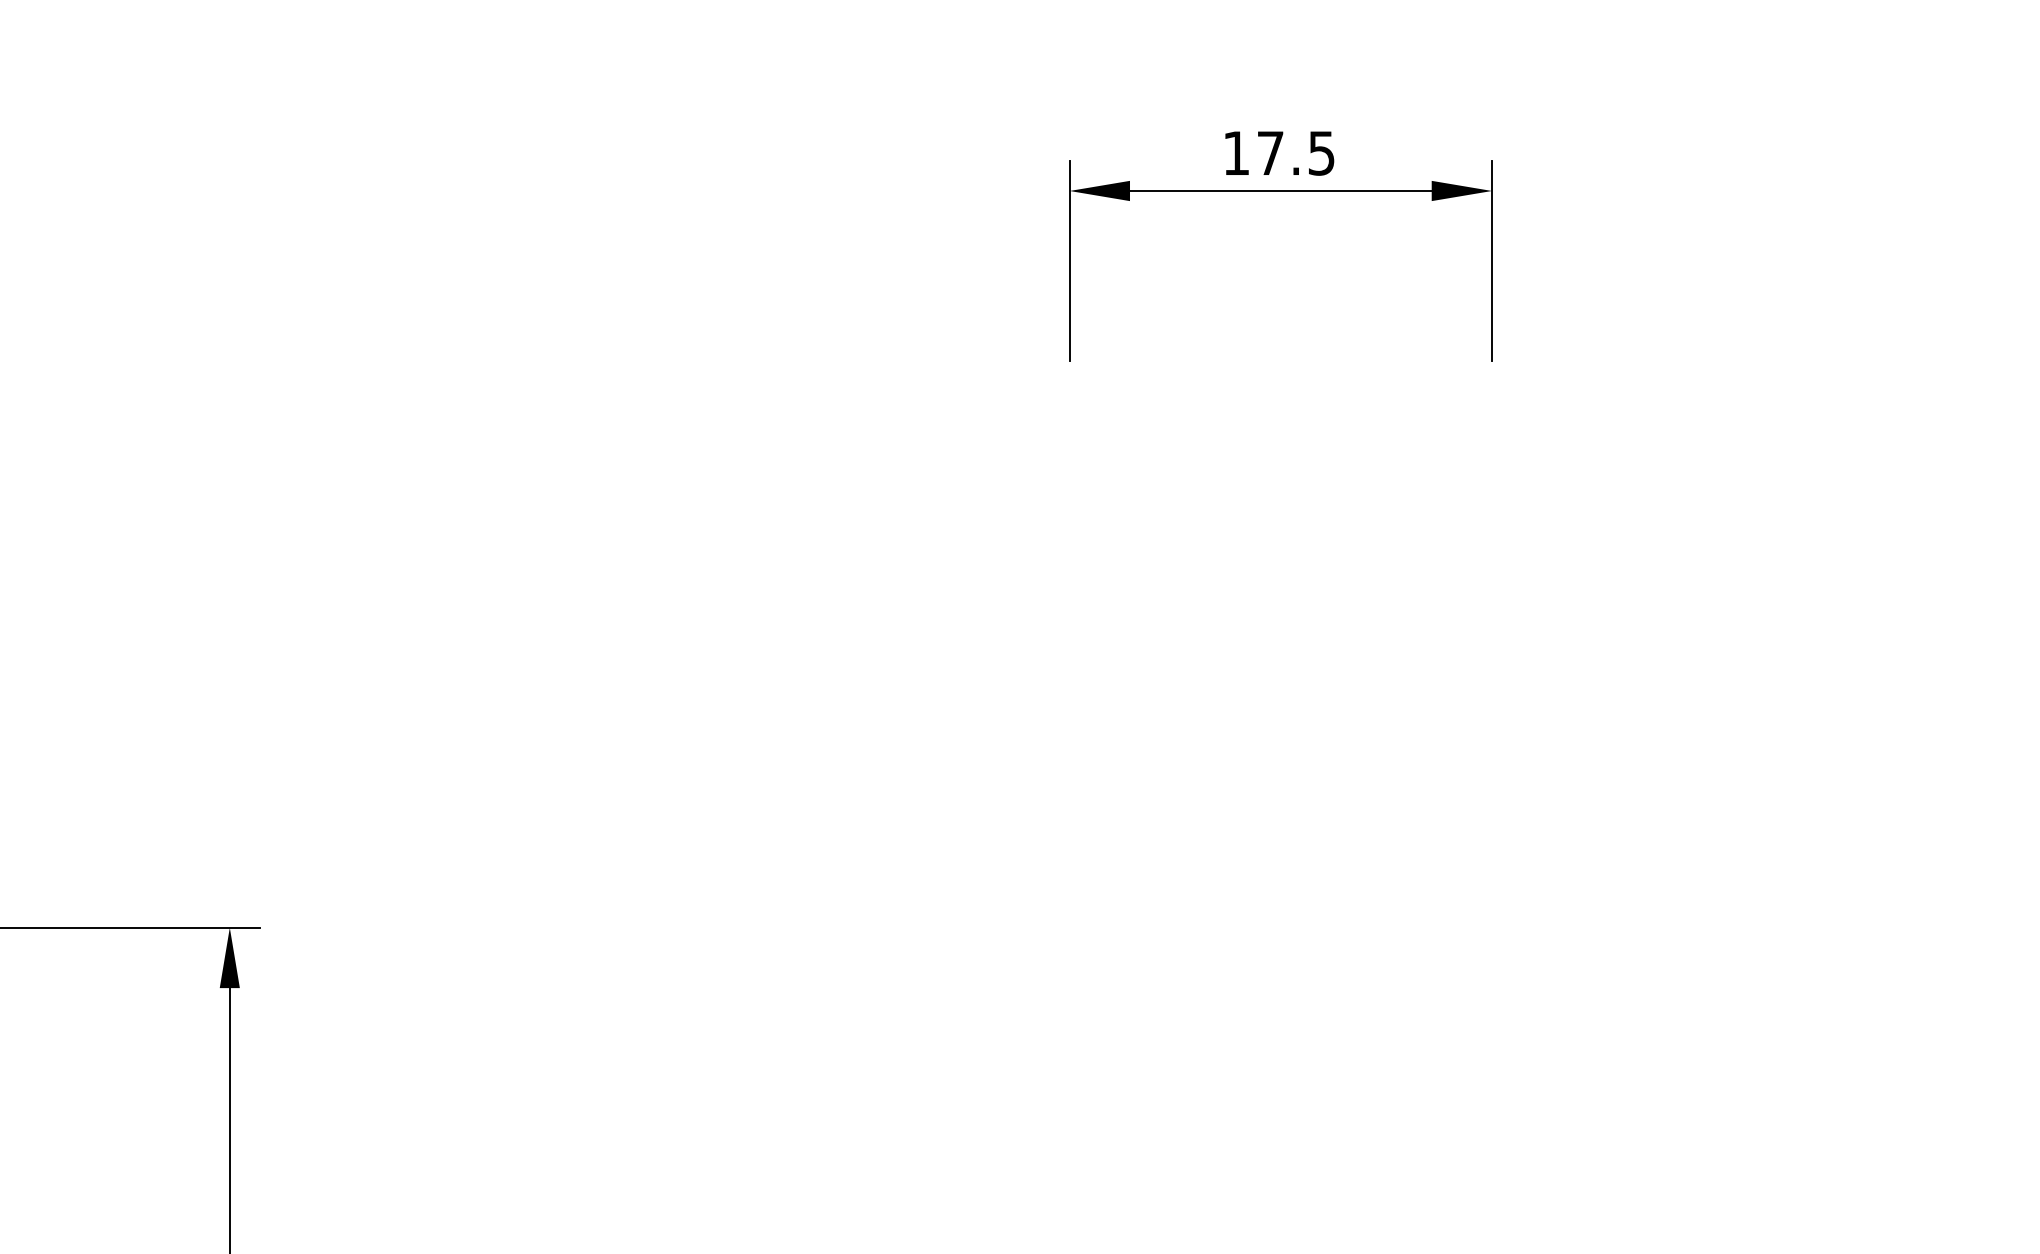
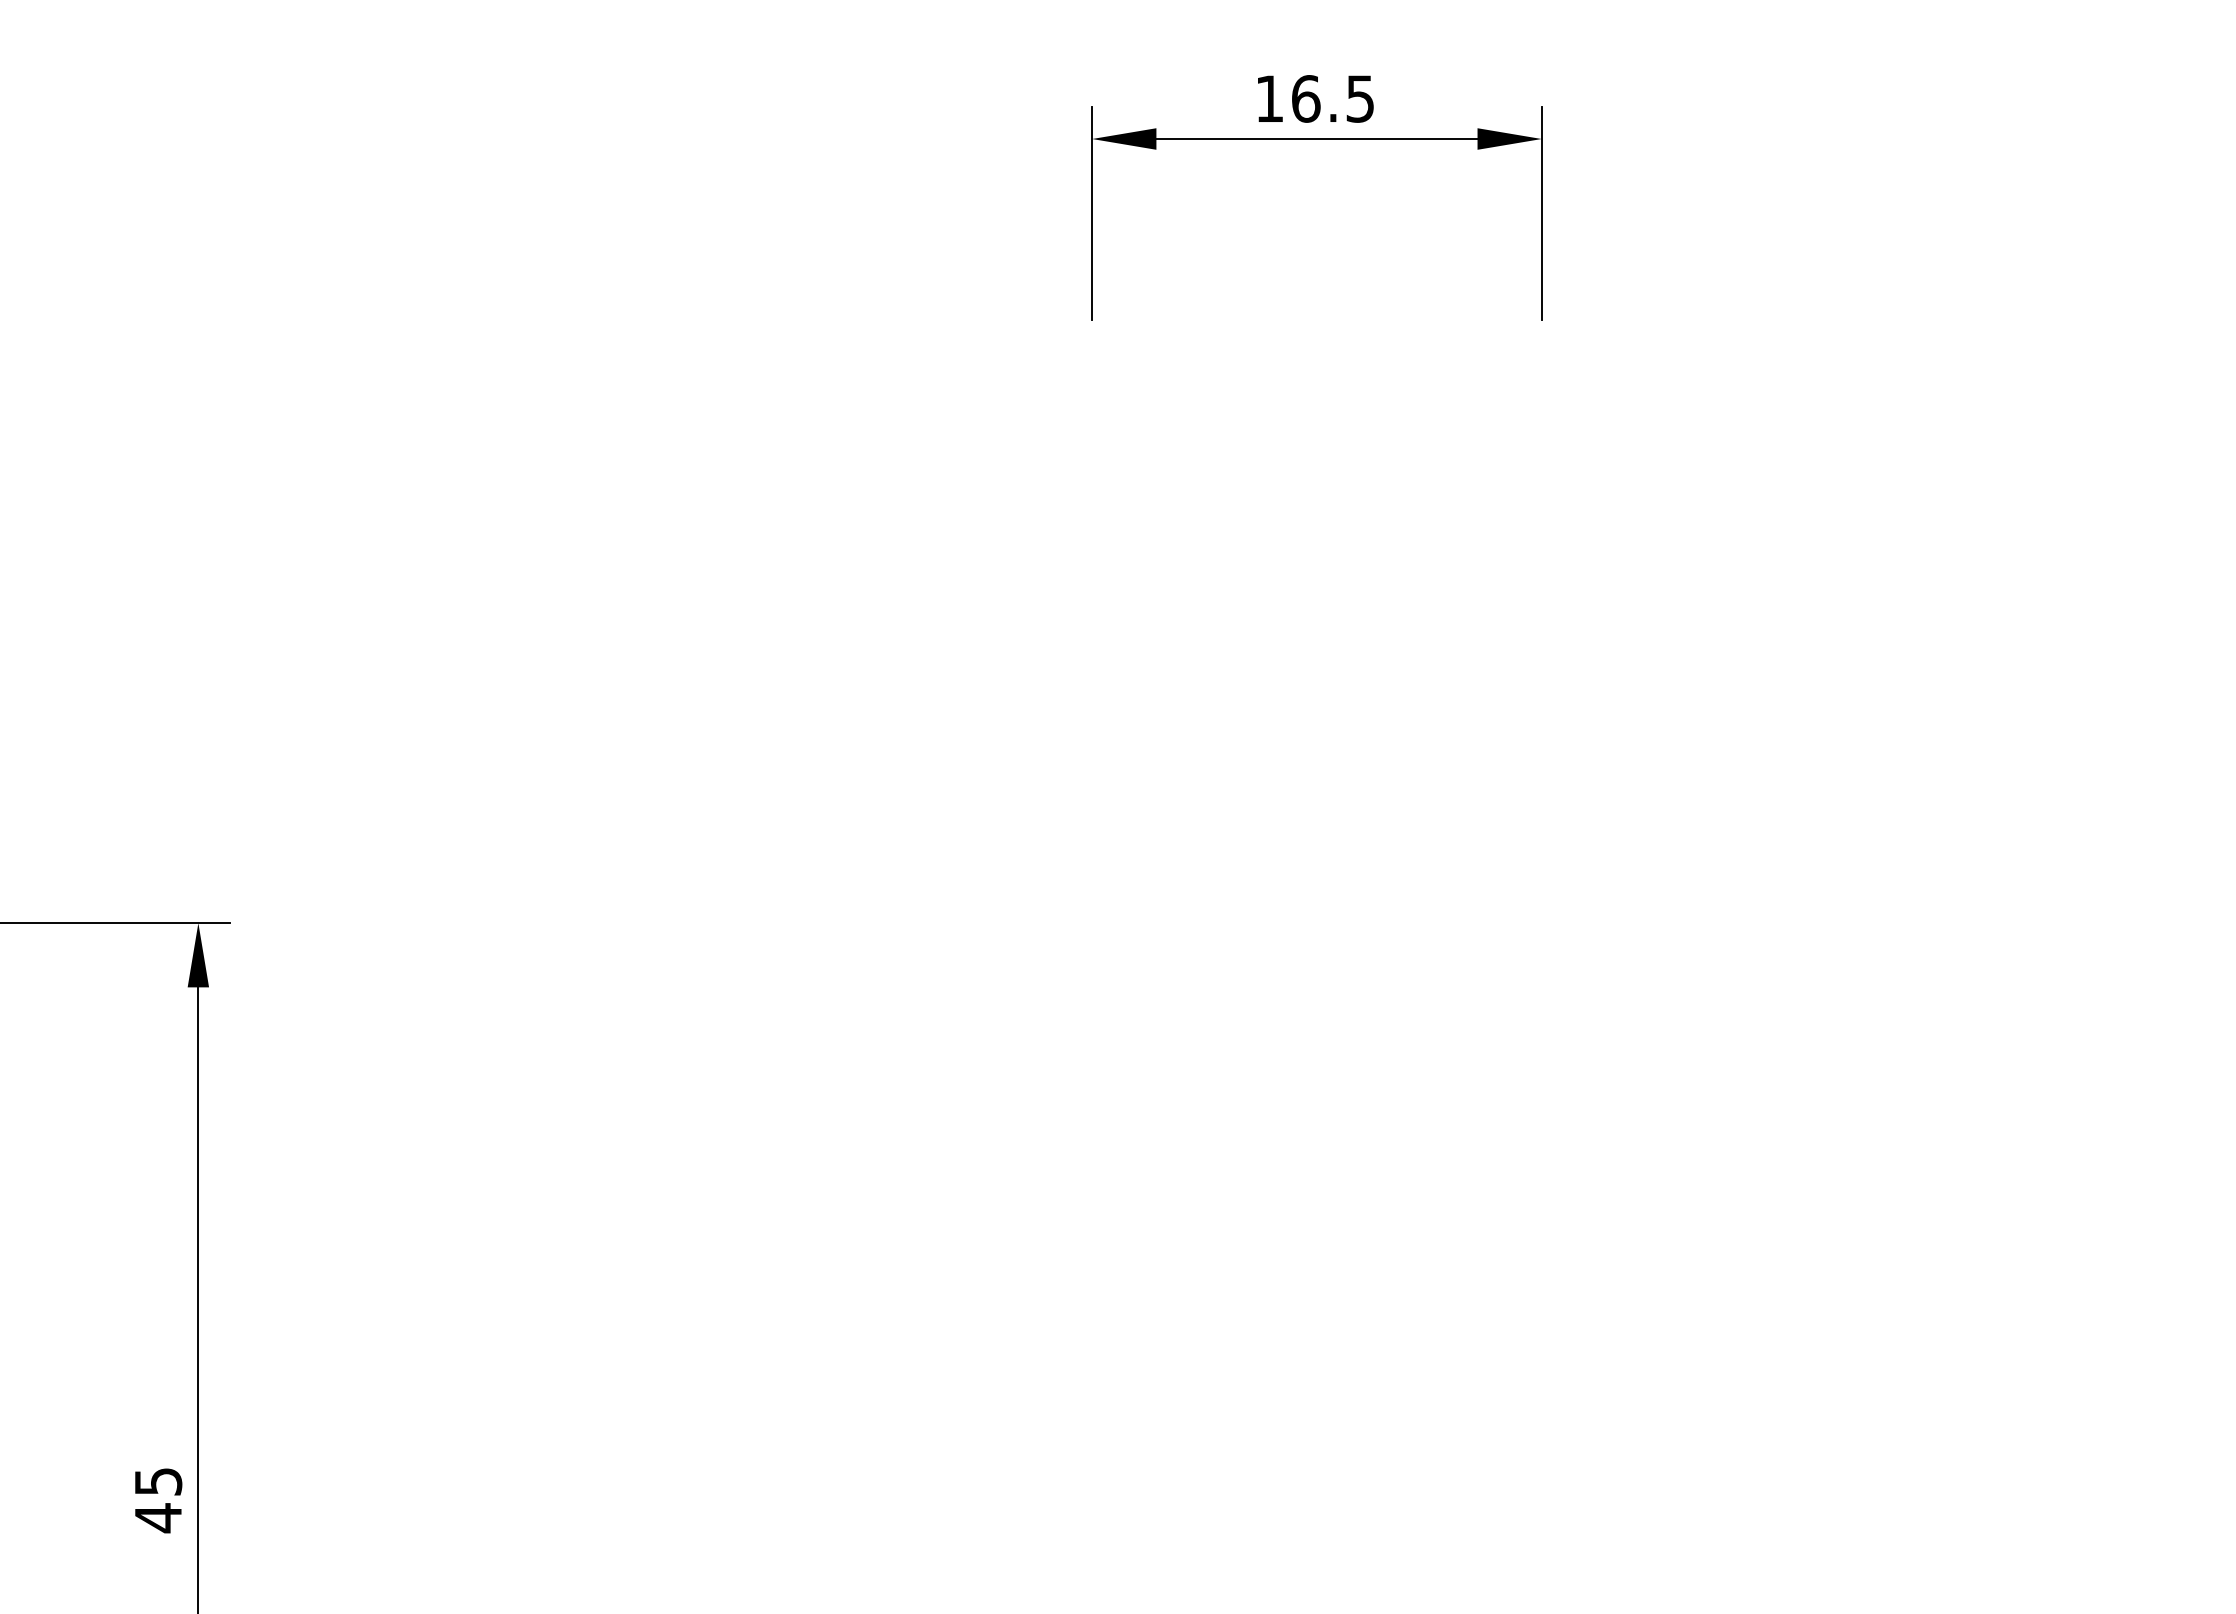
text: (1271, 152) -> (1306, 98), 17.5 -> 16.5

